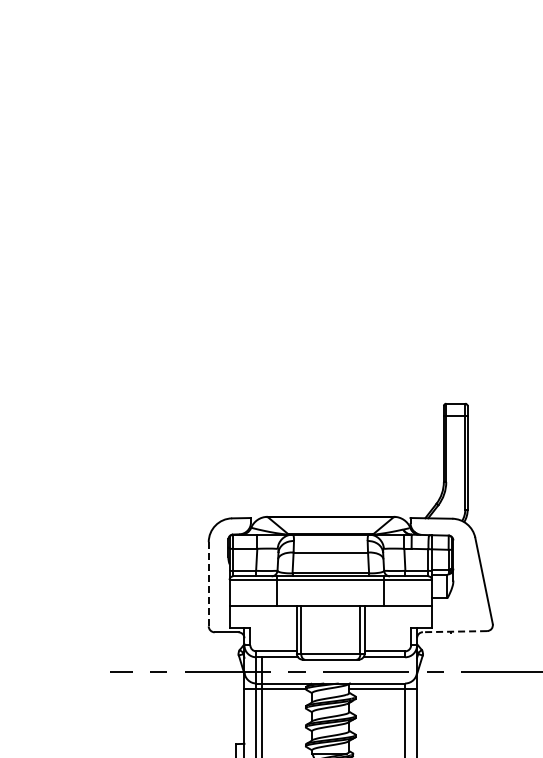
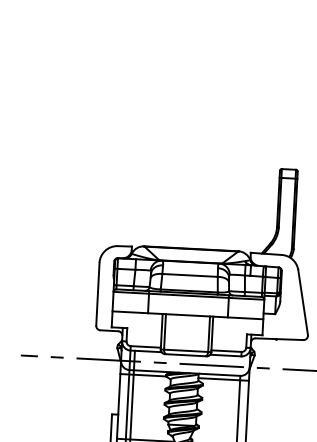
line: (208, 583) -> (97, 293), dashed -> solid
line: (454, 631) -> (279, 339), dashed -> solid

